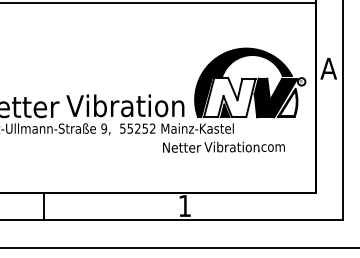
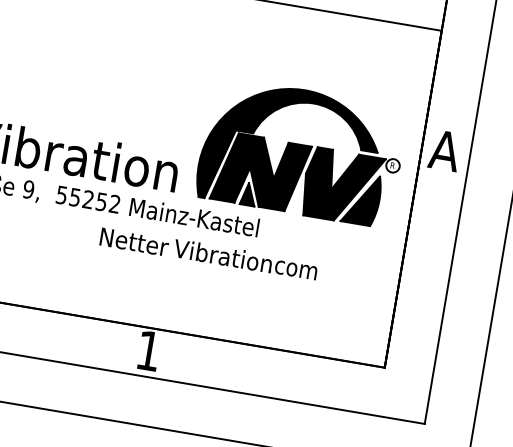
fill: (229, 97) -> (260, 171), added
fill: (287, 103) -> (361, 199), added
text: (223, 146) -> (208, 252), moved

